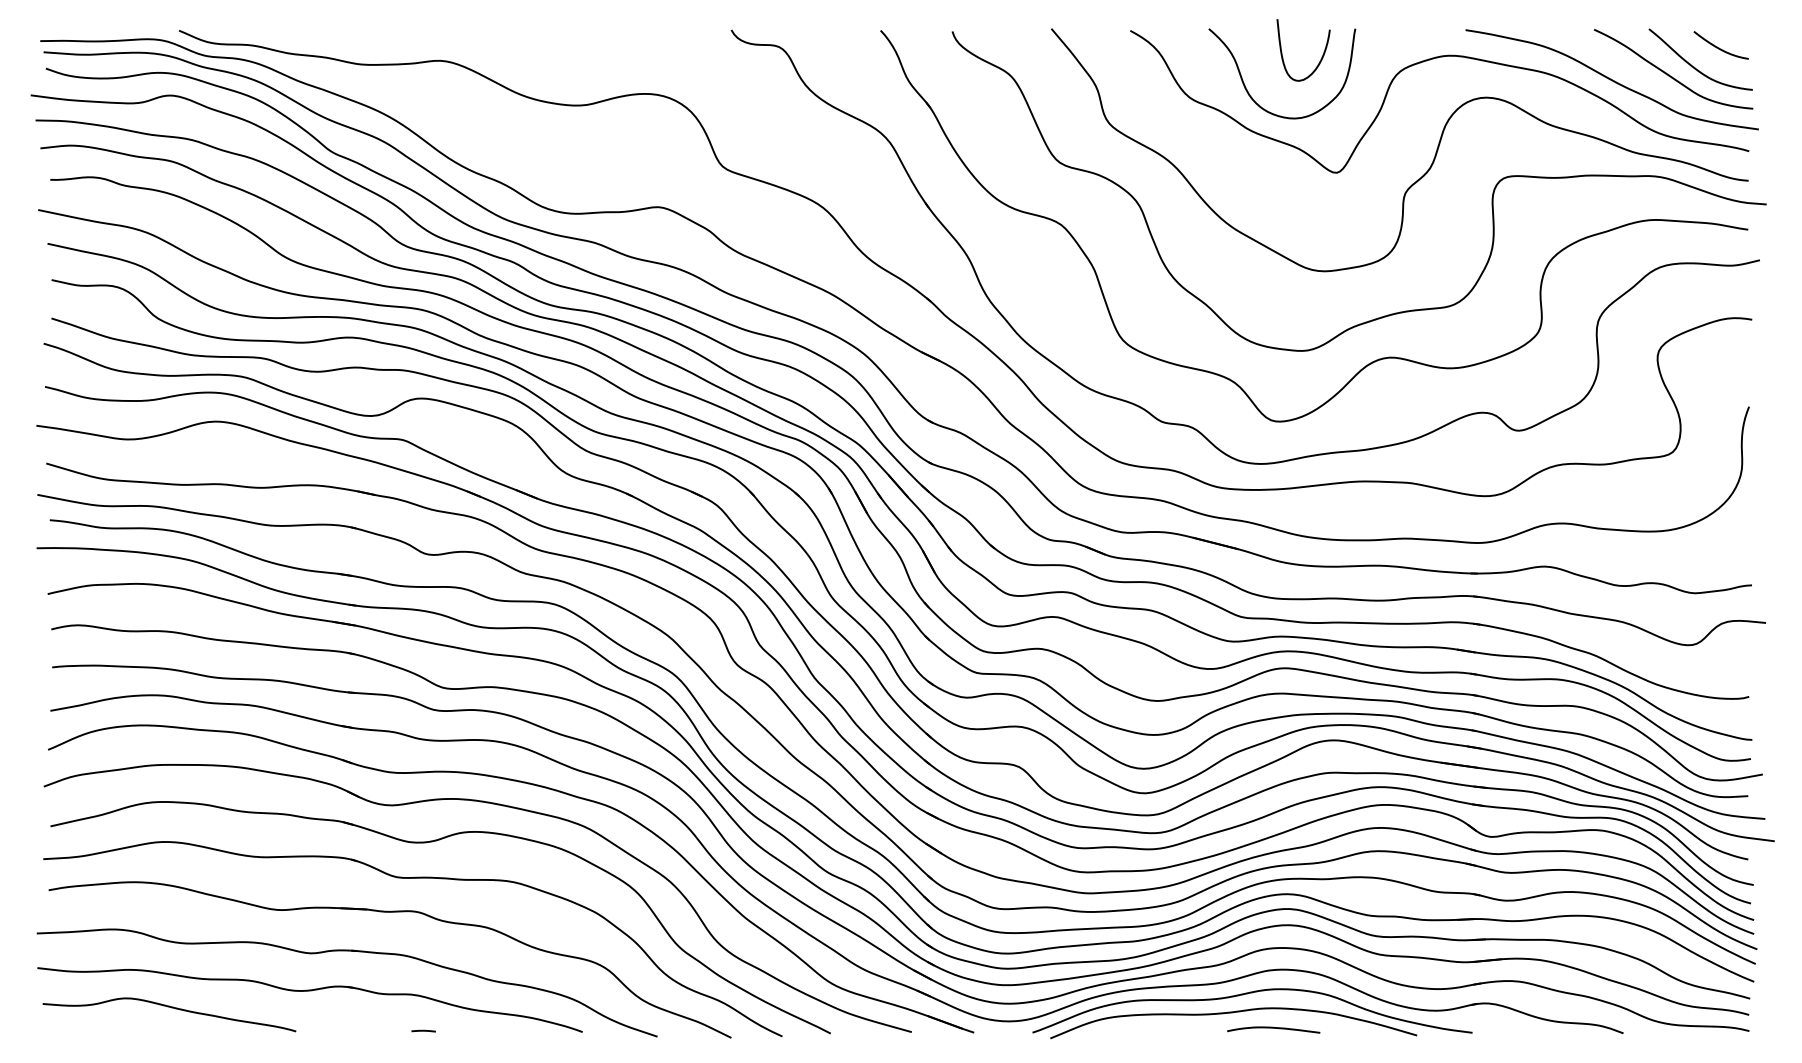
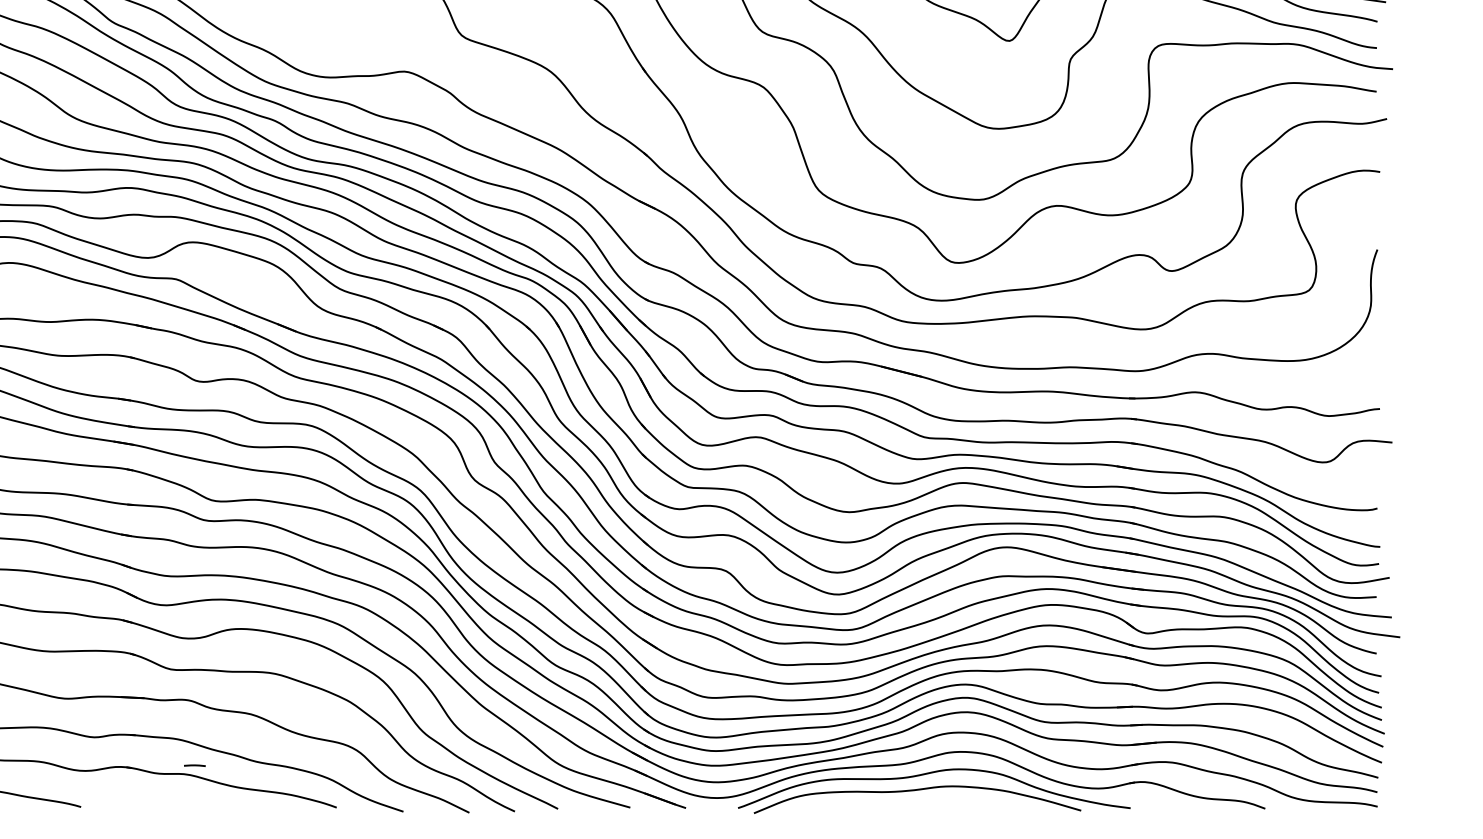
curve: (1273, 1028) -> (953, 804), removed
line: (423, 1030) -> (194, 765), moved

